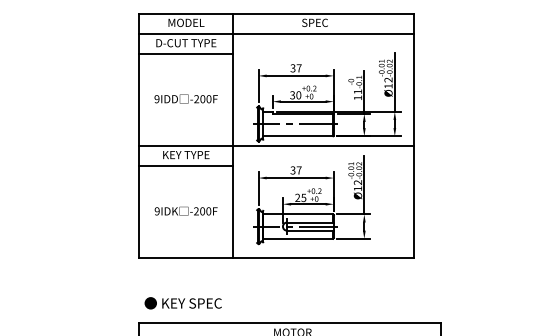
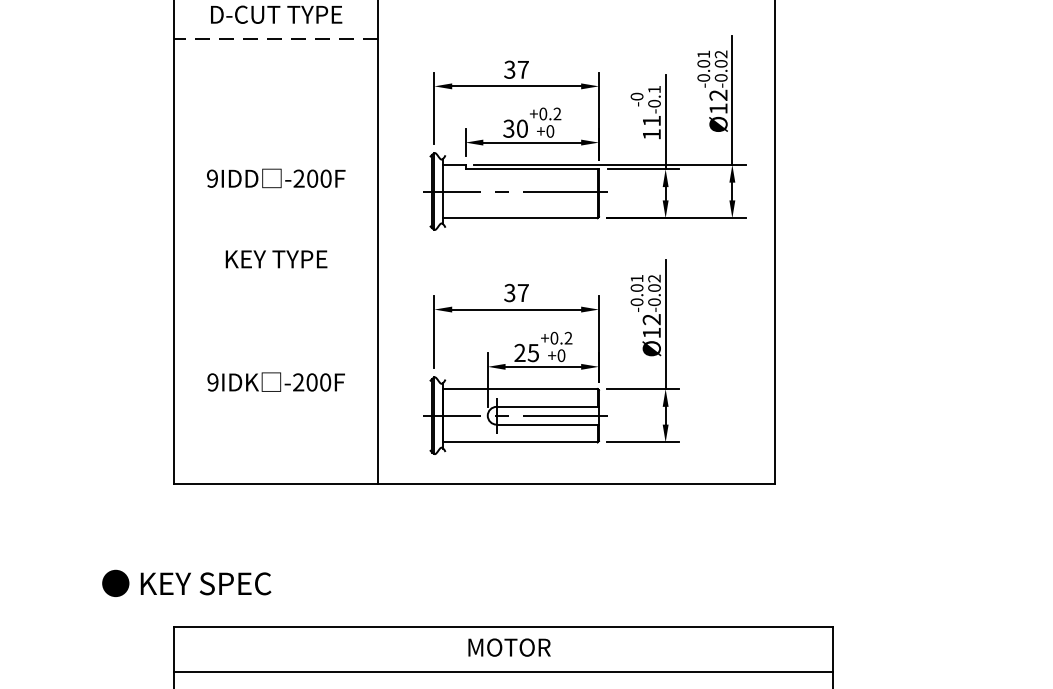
line: (186, 54) -> (276, 39), solid -> dashed
text: (185, 98) -> (274, 177), moved
line: (276, 145) -> (473, 238), removed
line: (185, 166) -> (274, 284), removed
text: (182, 303) -> (185, 583), moved

